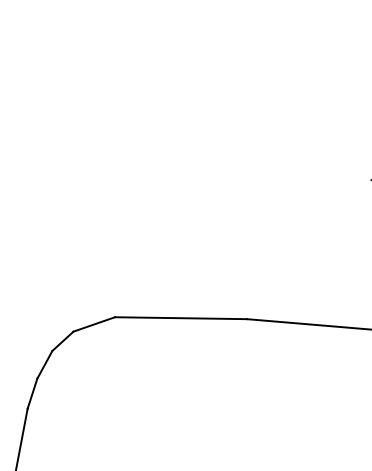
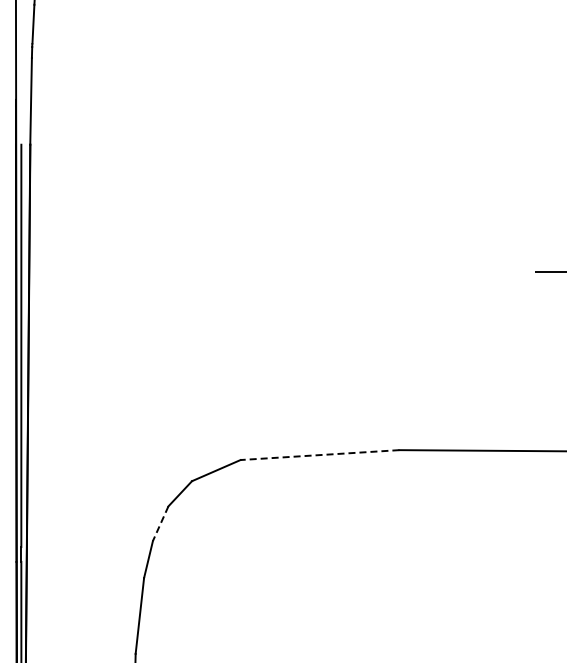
line: (180, 318) -> (319, 455), solid -> dashed
line: (44, 364) -> (160, 523), solid -> dashed

